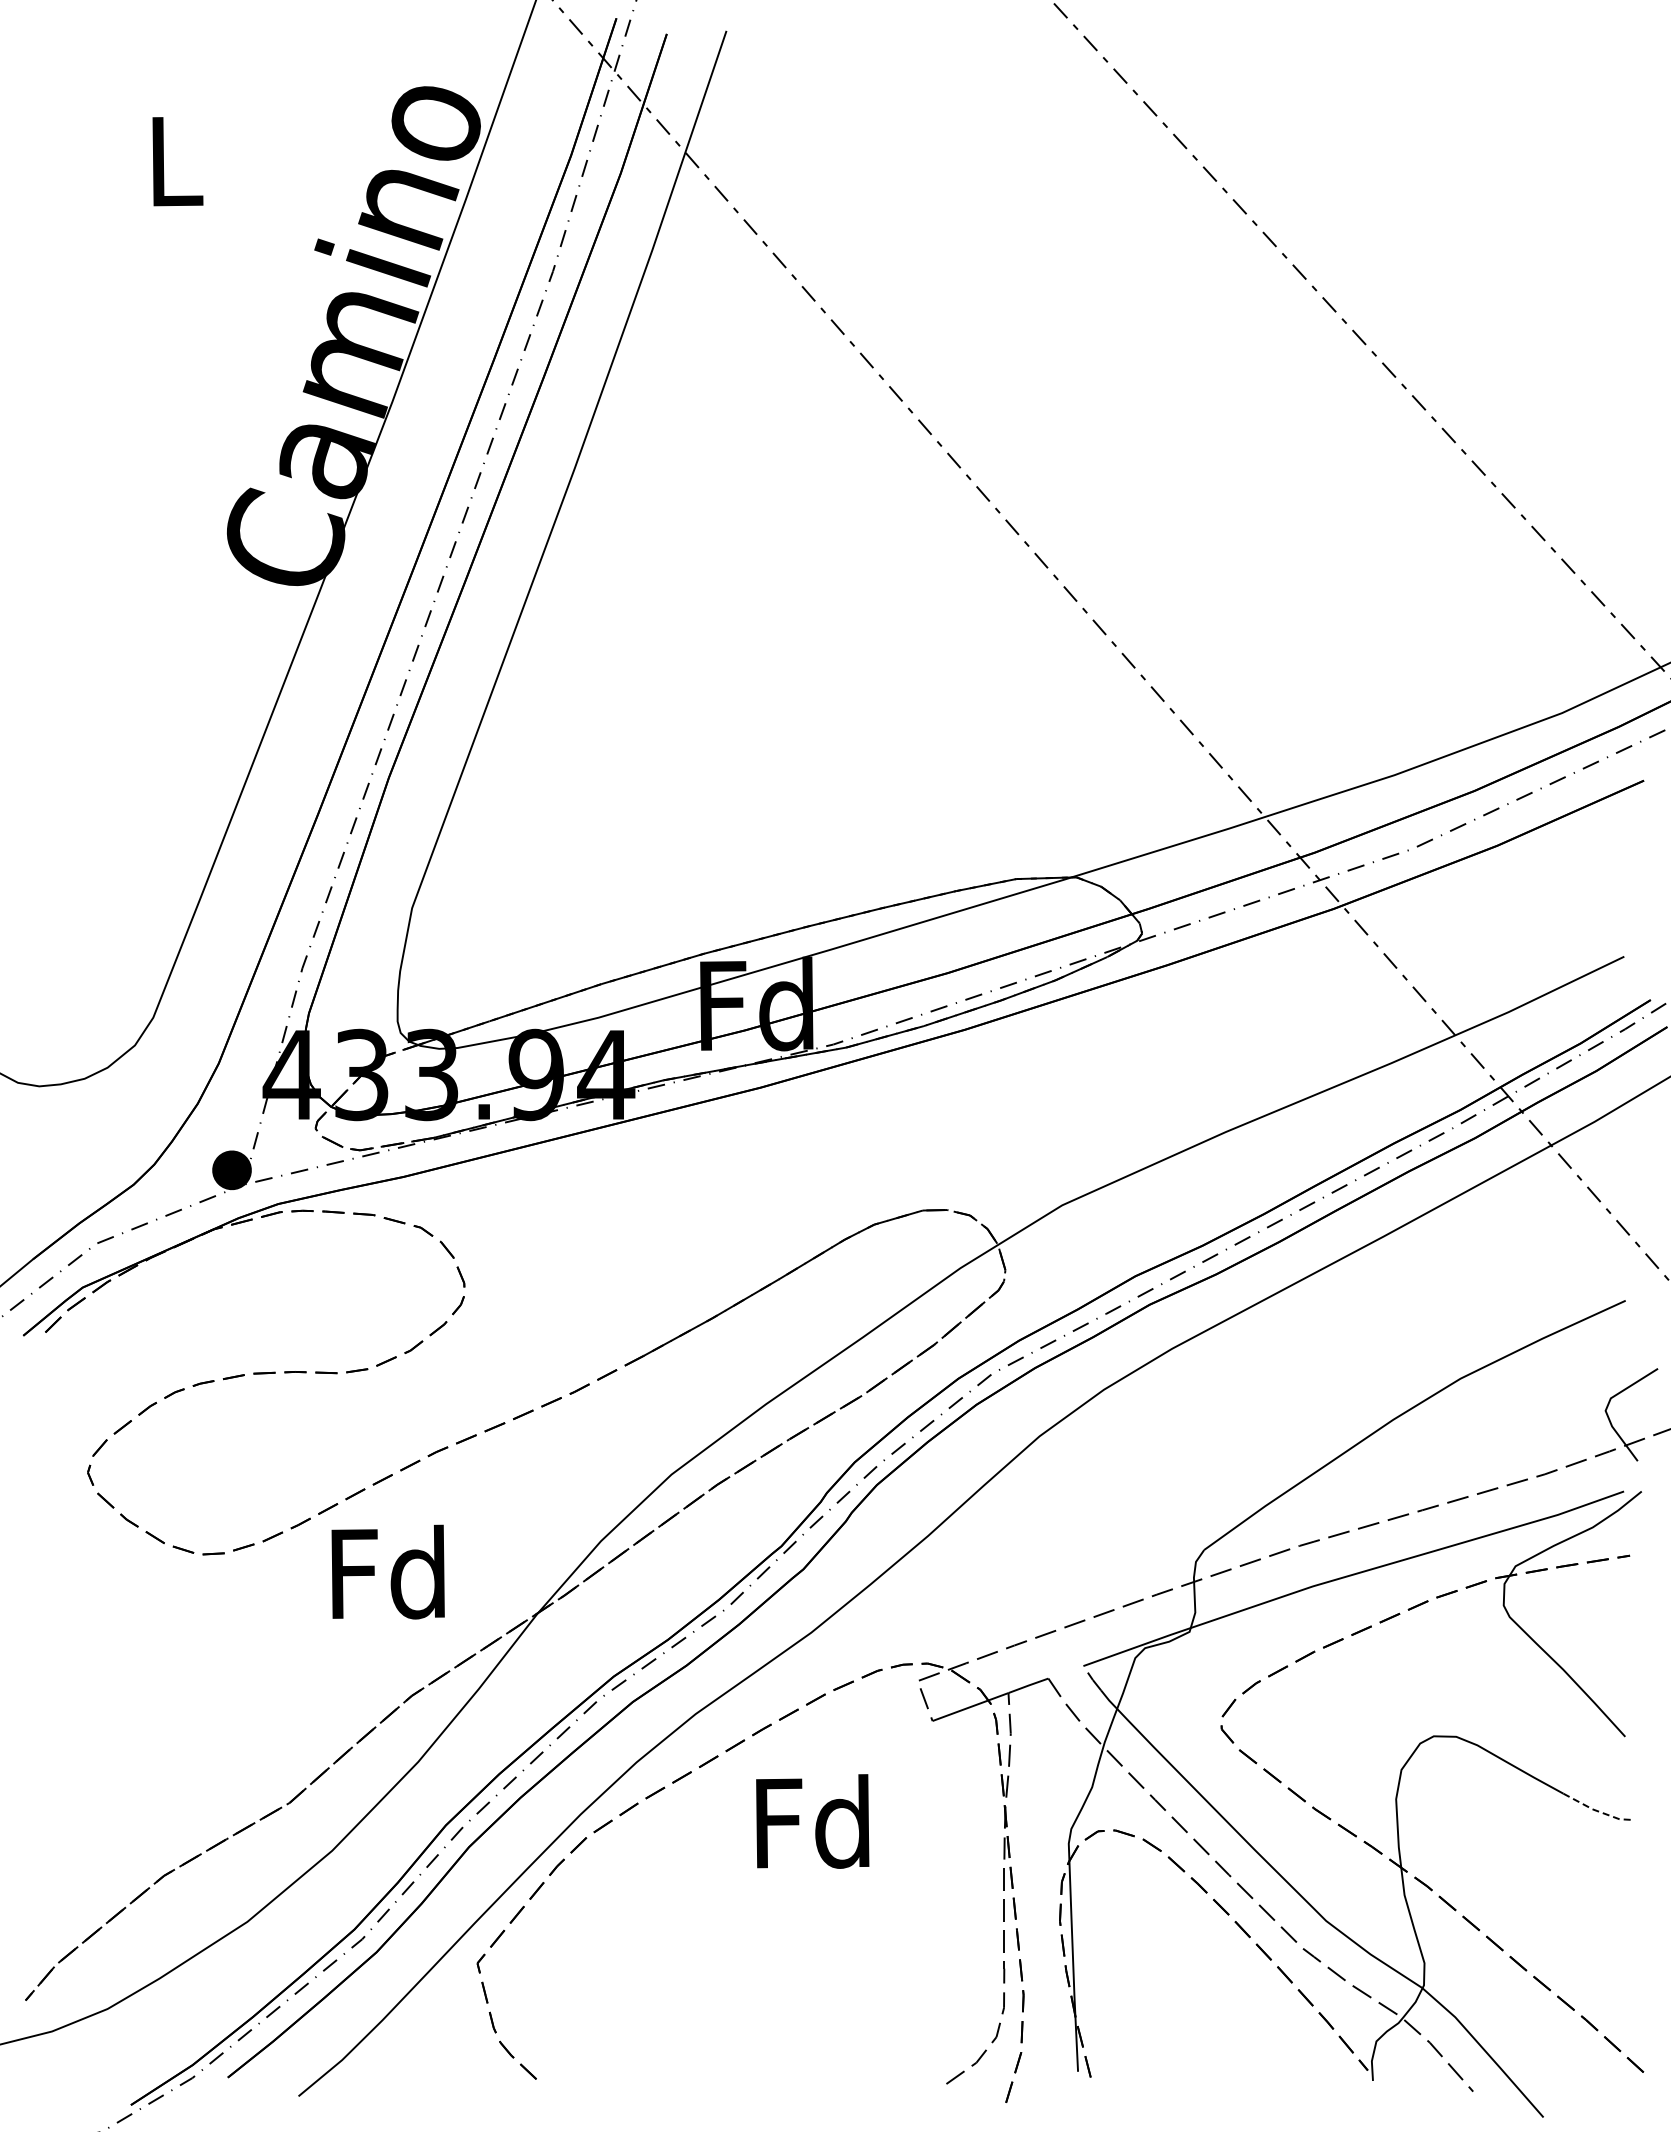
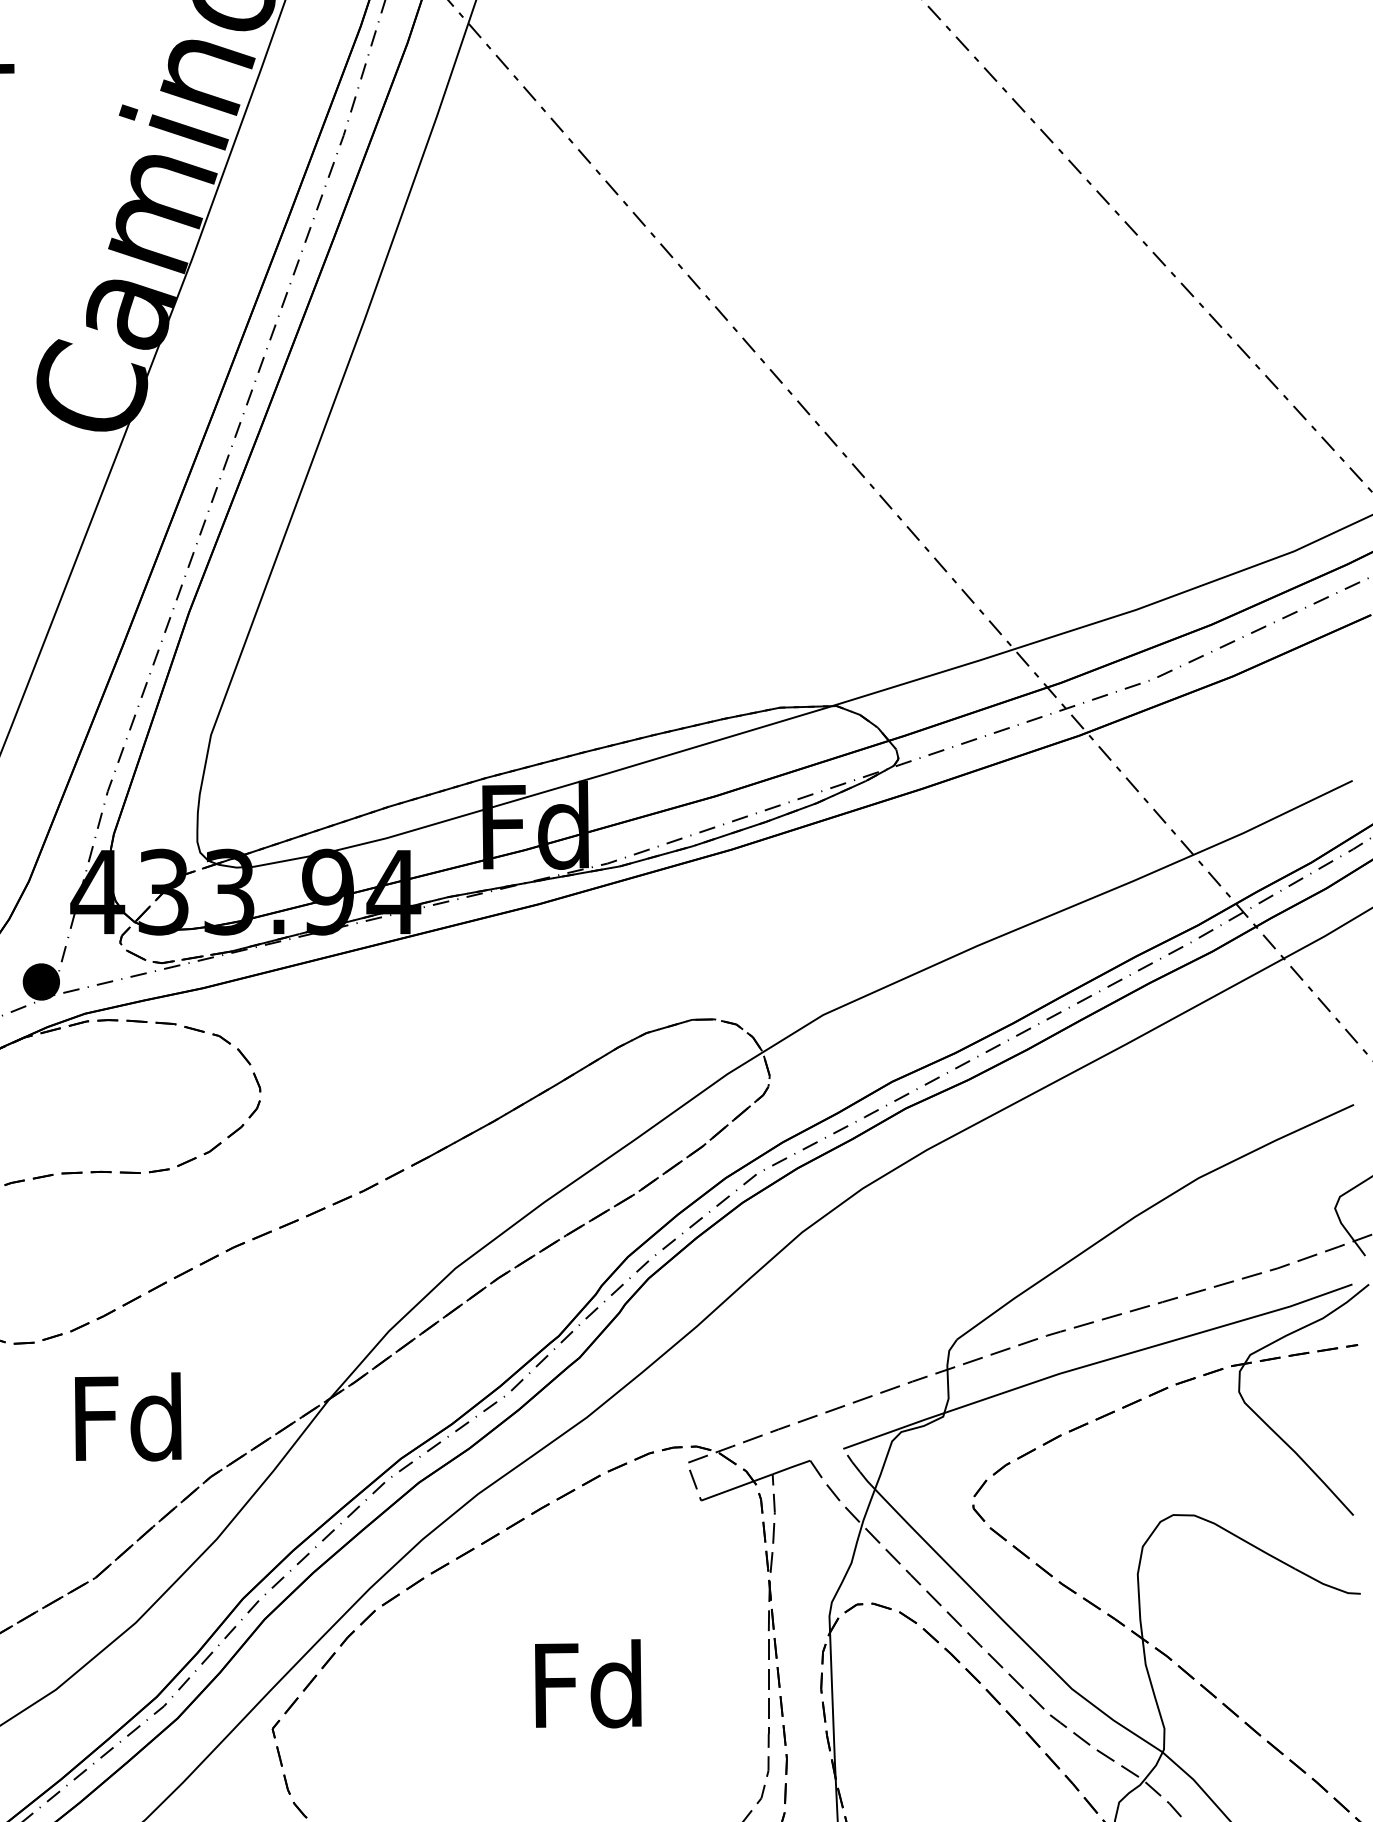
text: (387, 1571) -> (127, 1416), moved
line: (1597, 1811) -> (1327, 1585), dashed -> solid
text: (812, 1821) -> (588, 1683), moved

